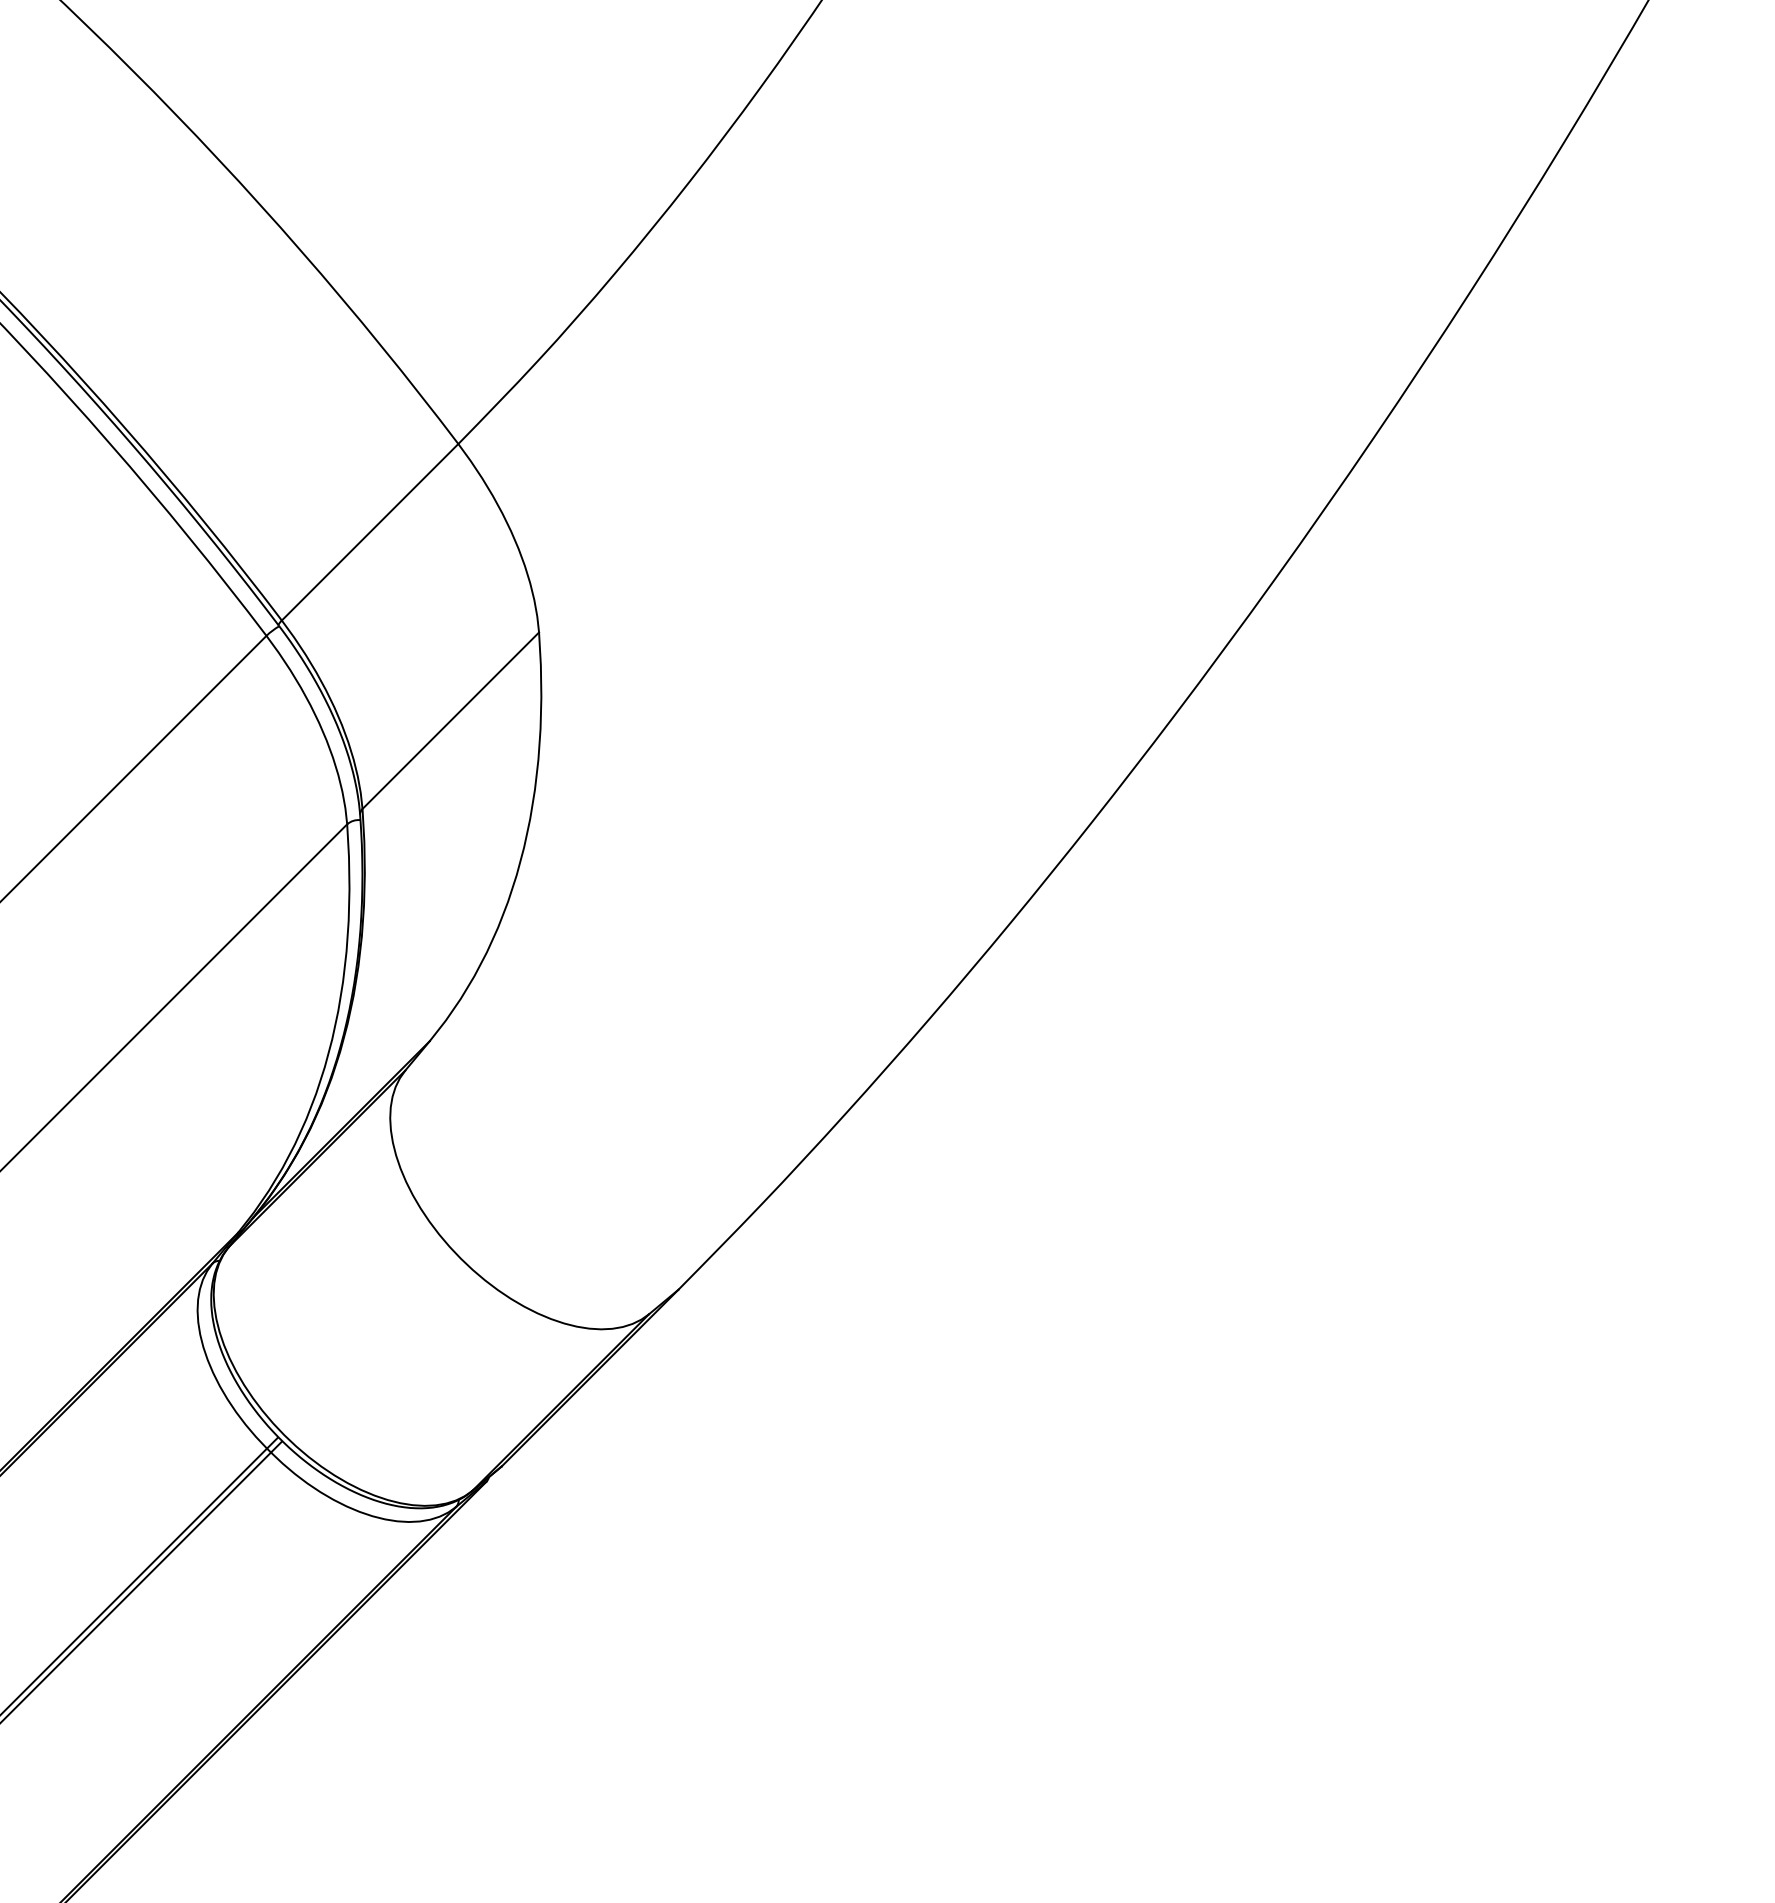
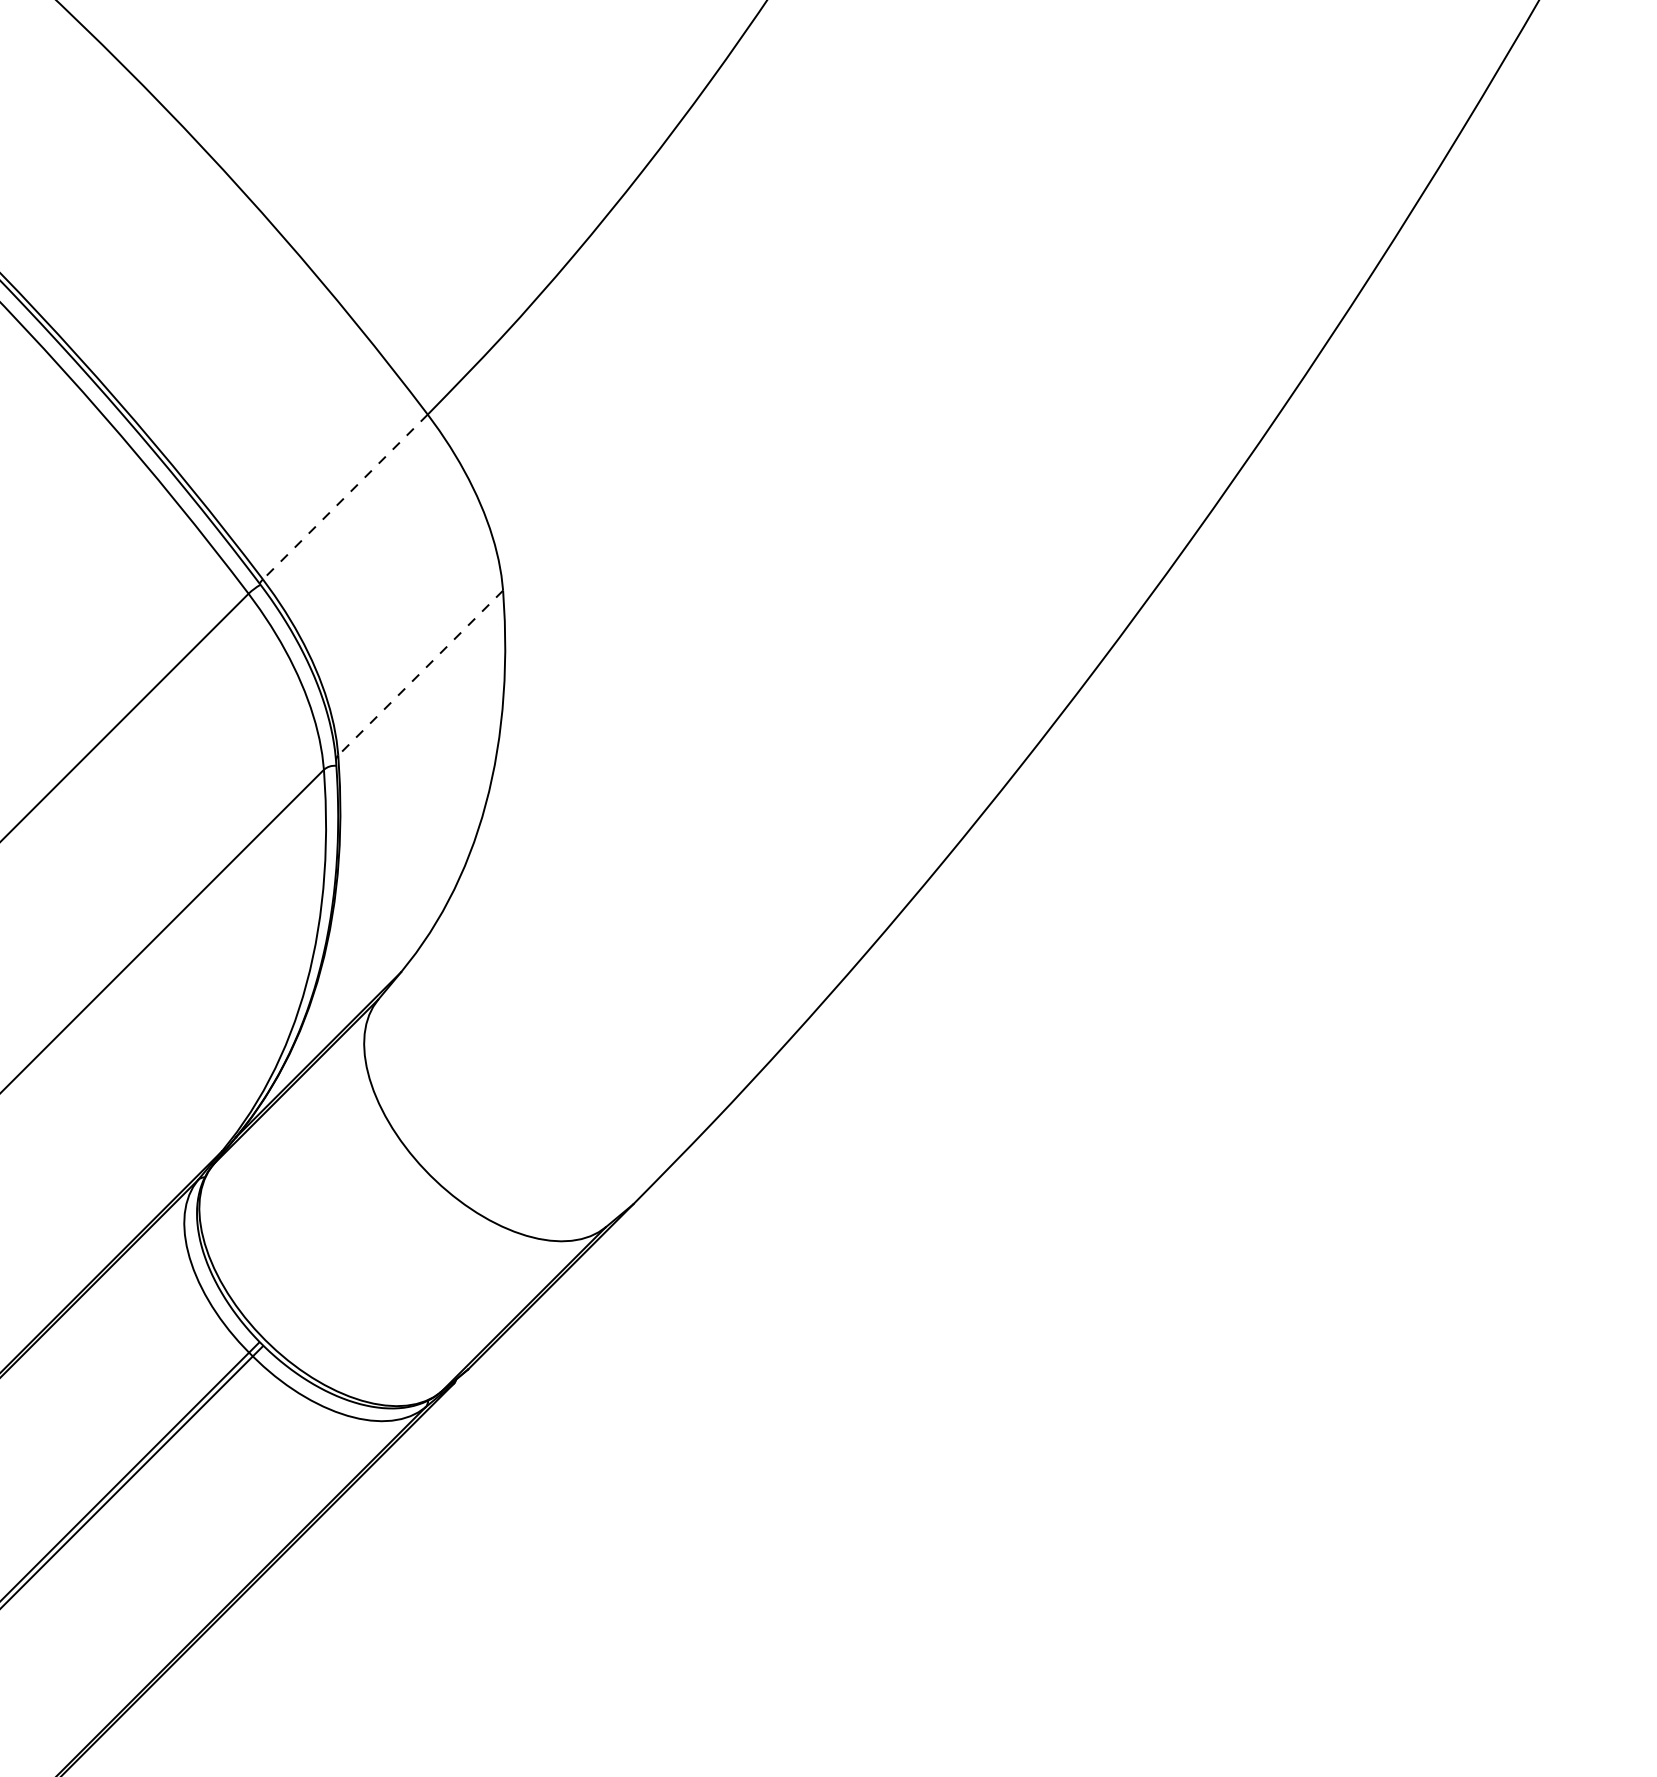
line: (370, 532) -> (345, 497), solid -> dashed
line: (450, 721) -> (420, 673), solid -> dashed

